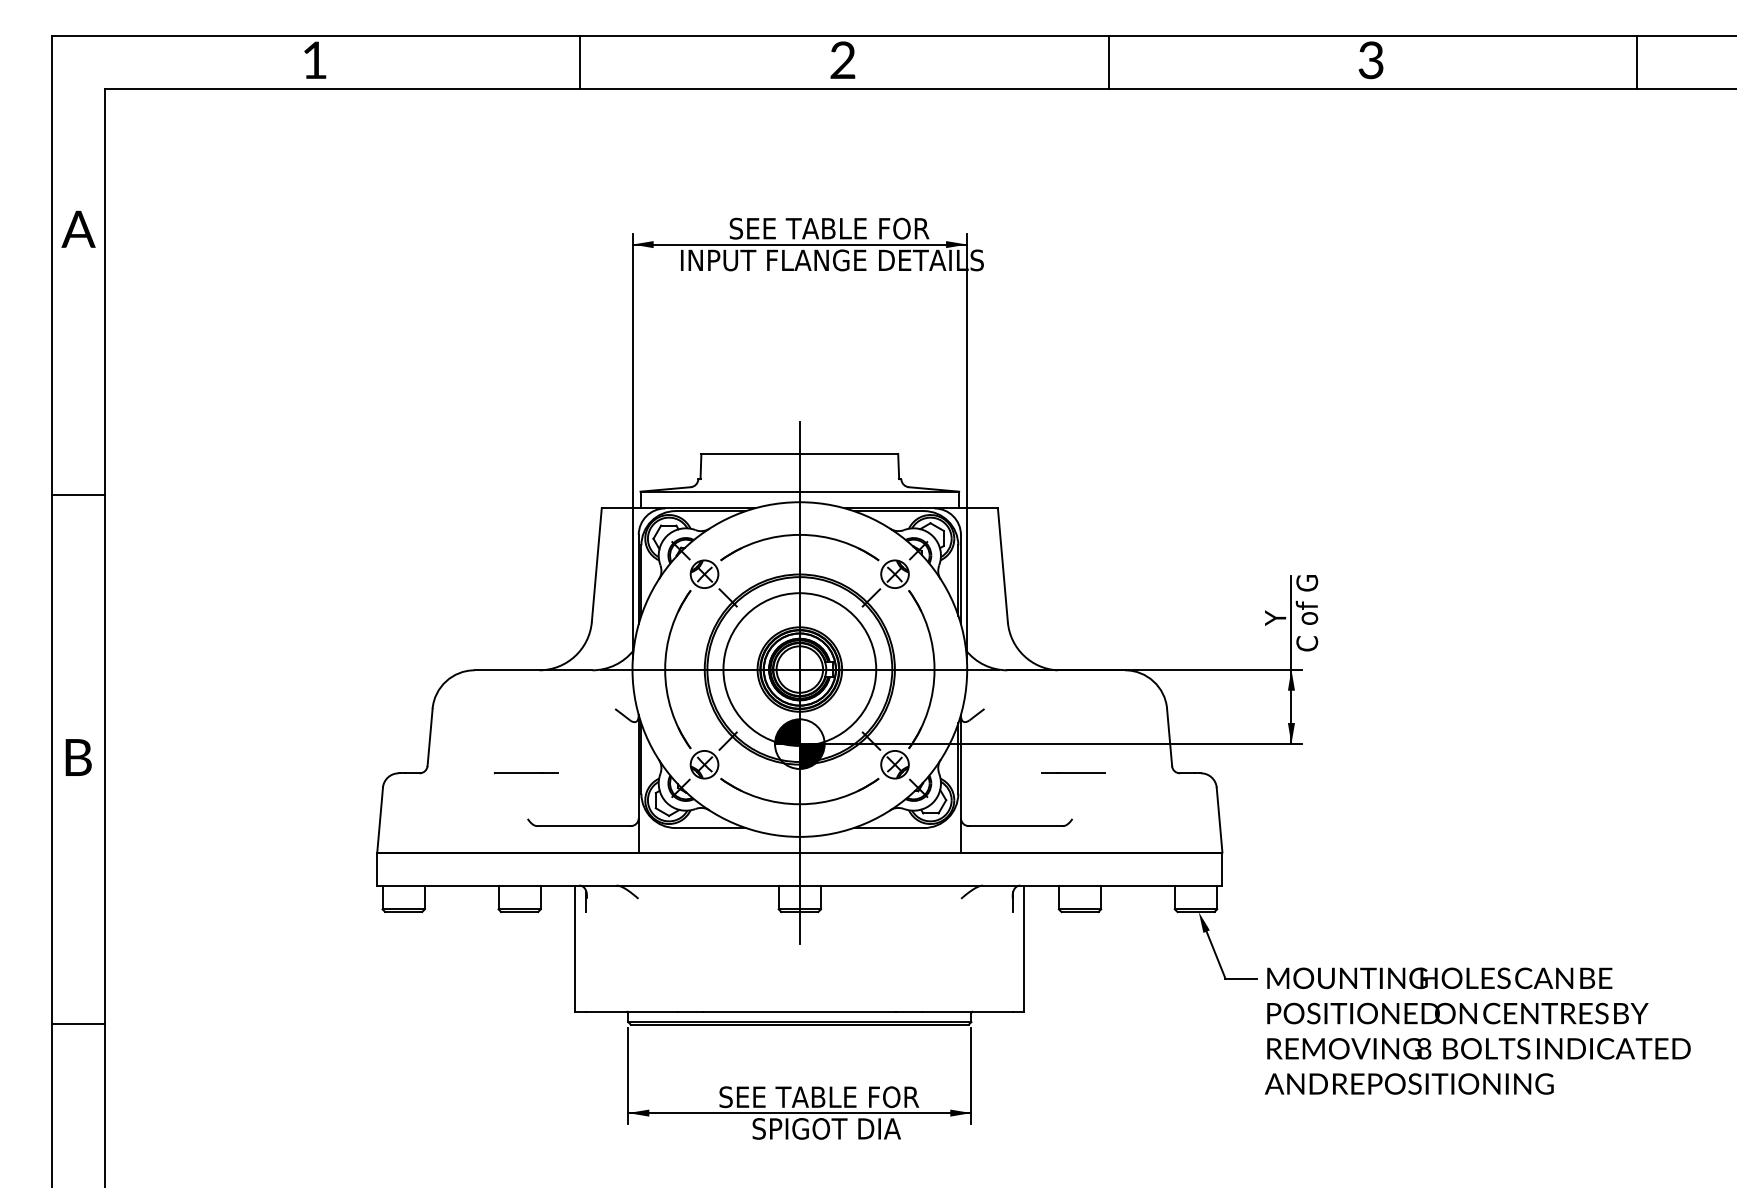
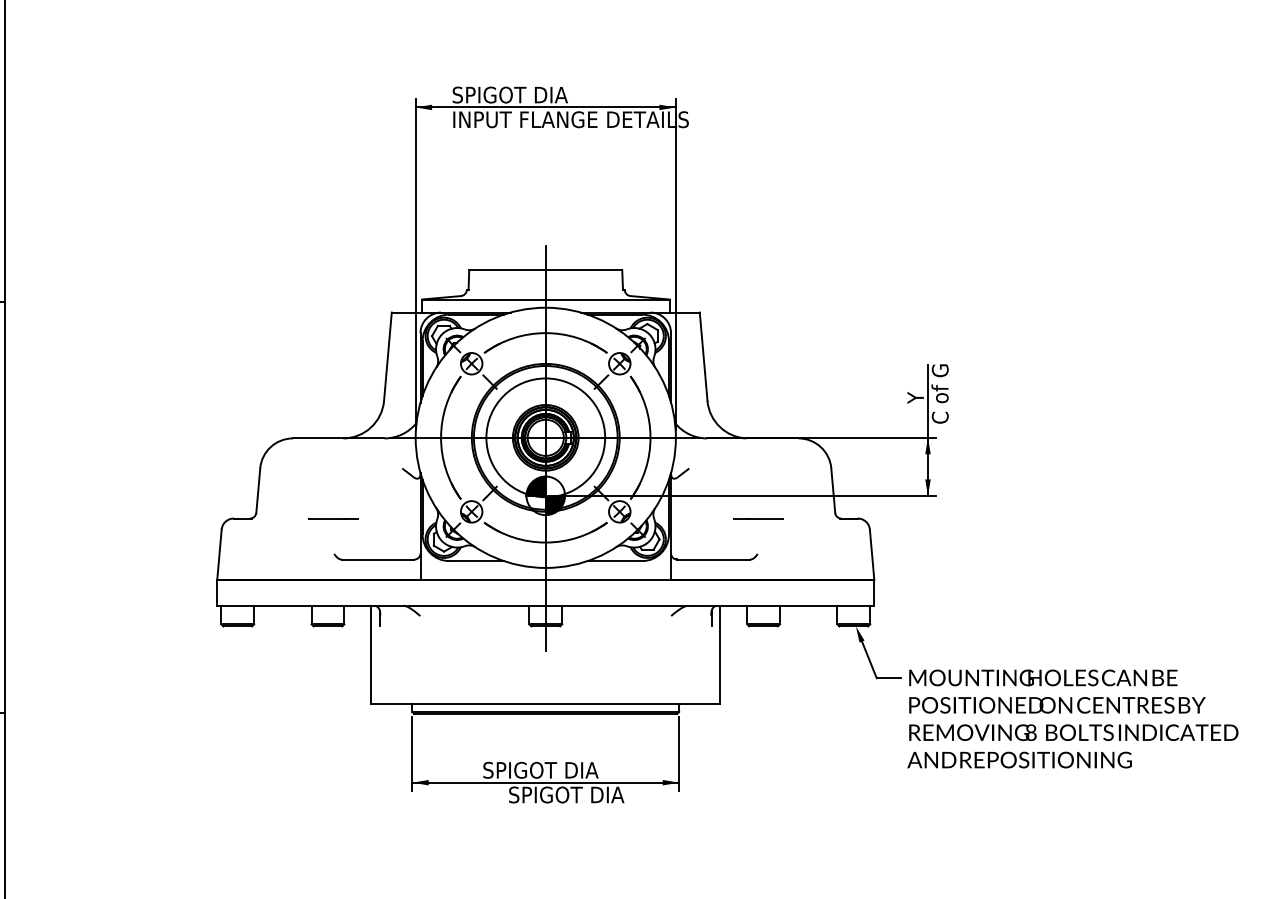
text: (804, 228) -> (549, 94), SEE TABLE FOR -> SPIGOT DIA
text: (829, 1097) -> (568, 770), SEE TABLE FOR -> SPIGOT DIA

